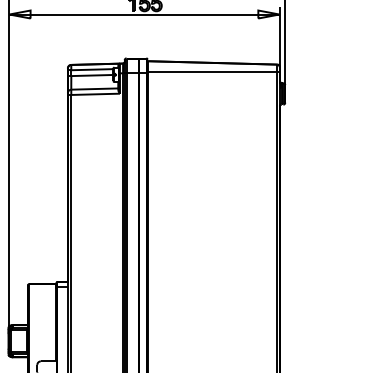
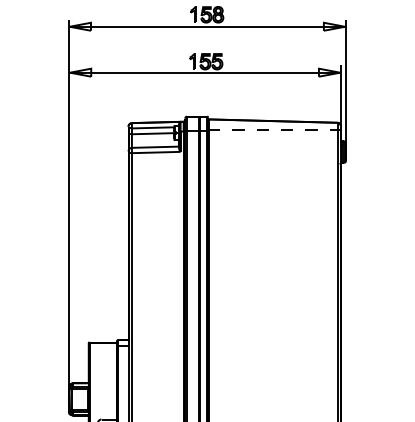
line: (213, 72) -> (274, 130), solid -> dashed

